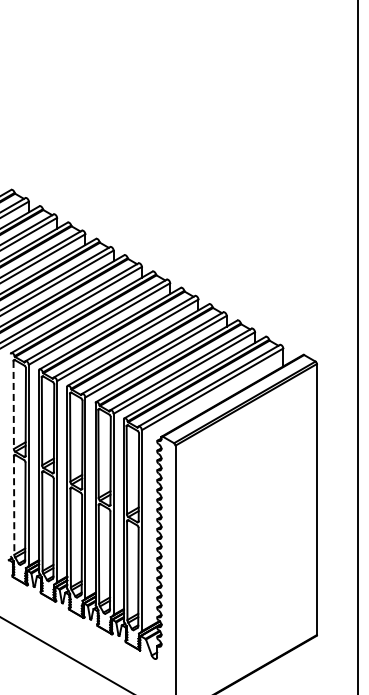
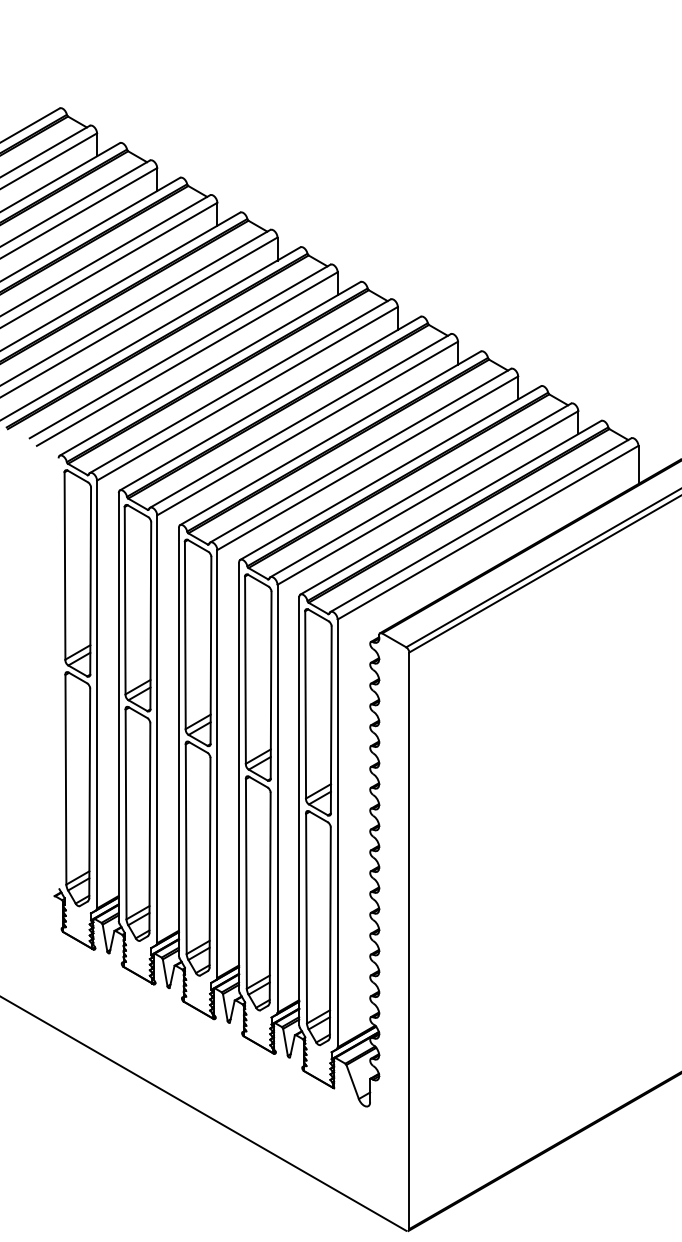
line: (13, 405) -> (64, 567), dashed -> solid
line: (14, 505) -> (66, 779), dashed -> solid

